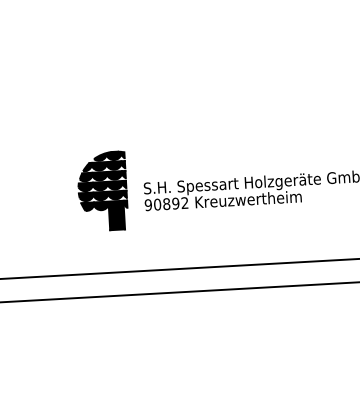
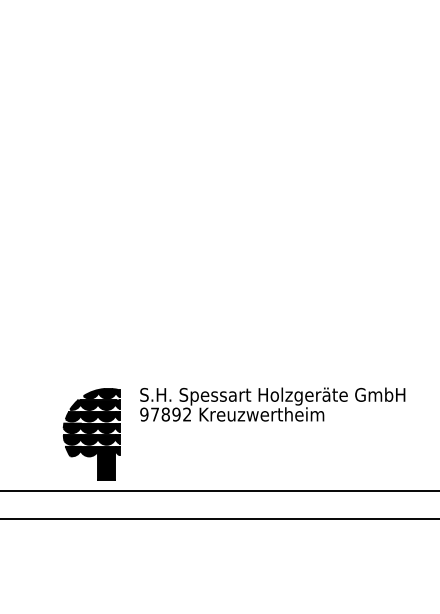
part: (102, 191) -> (91, 434), moved
text: (157, 204) -> (155, 414), 90892 -> 97892

